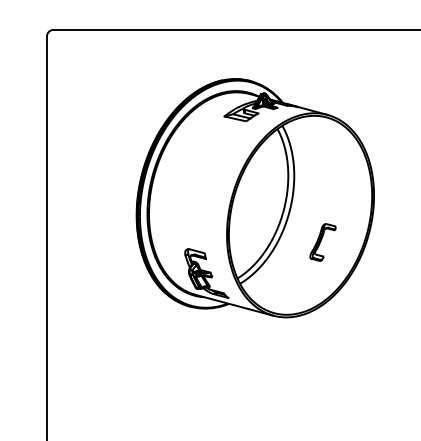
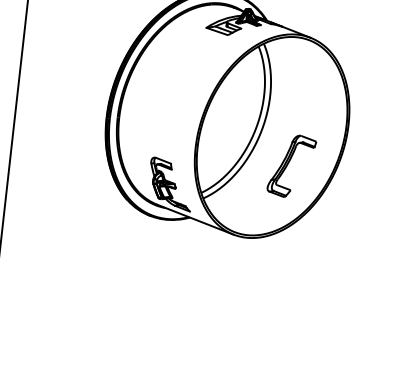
part: (322, 242) -> (291, 166), size x1.67

